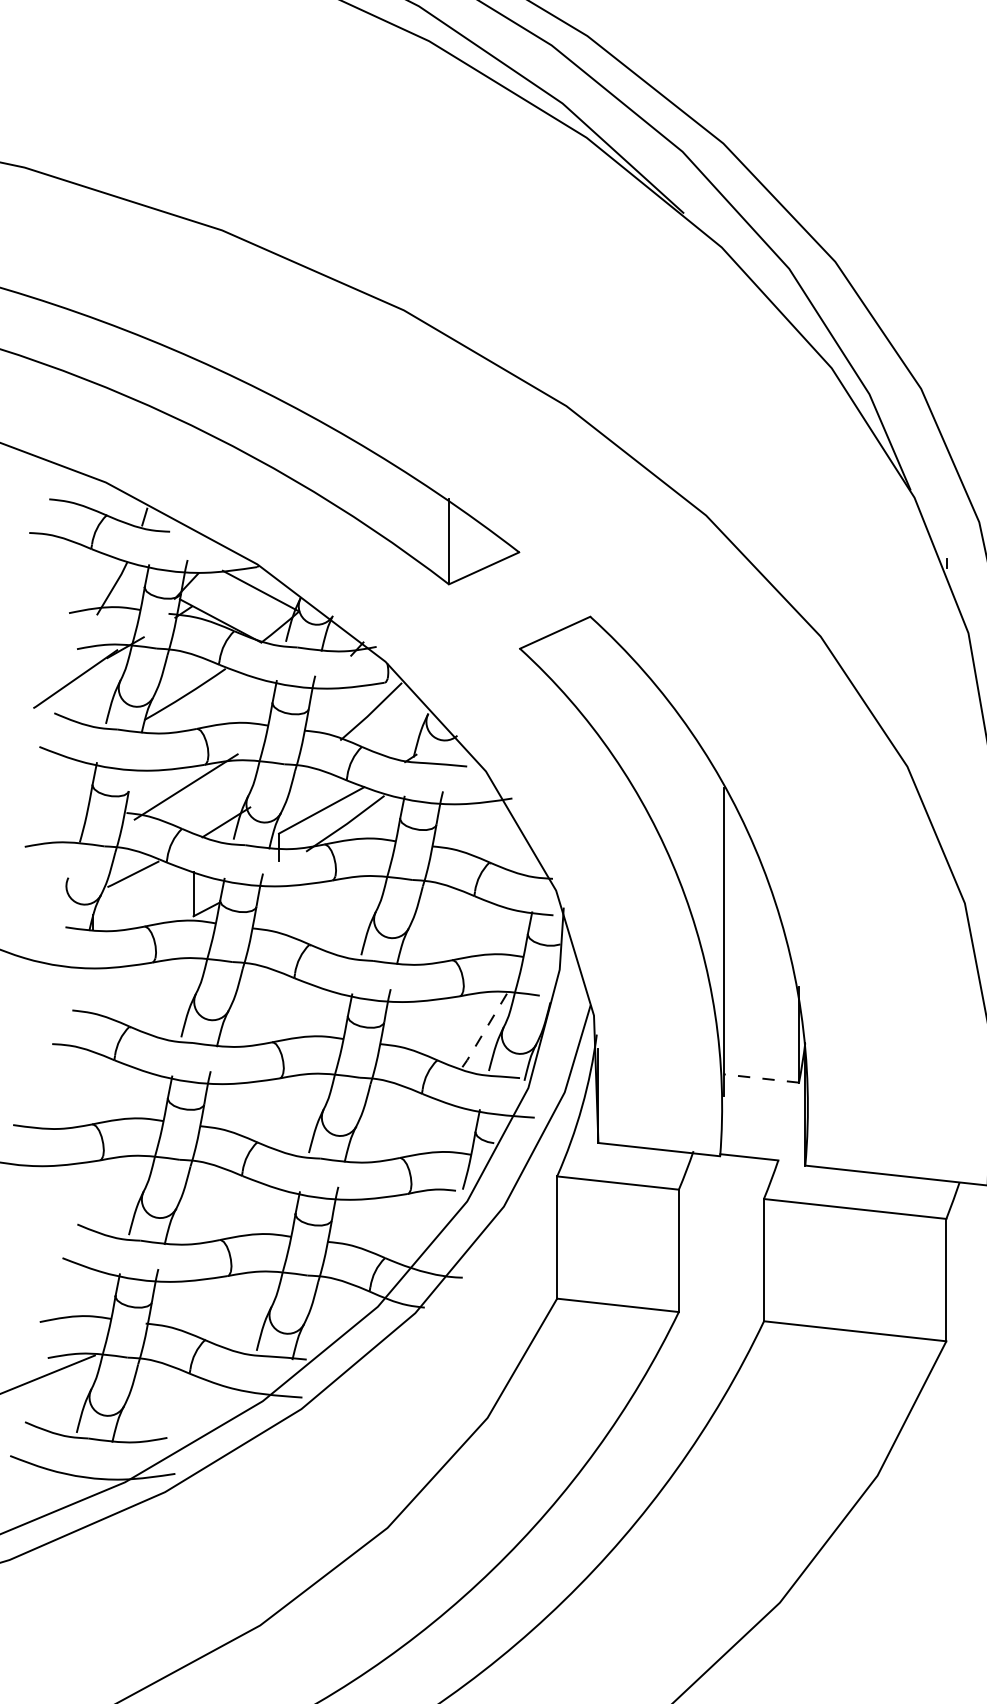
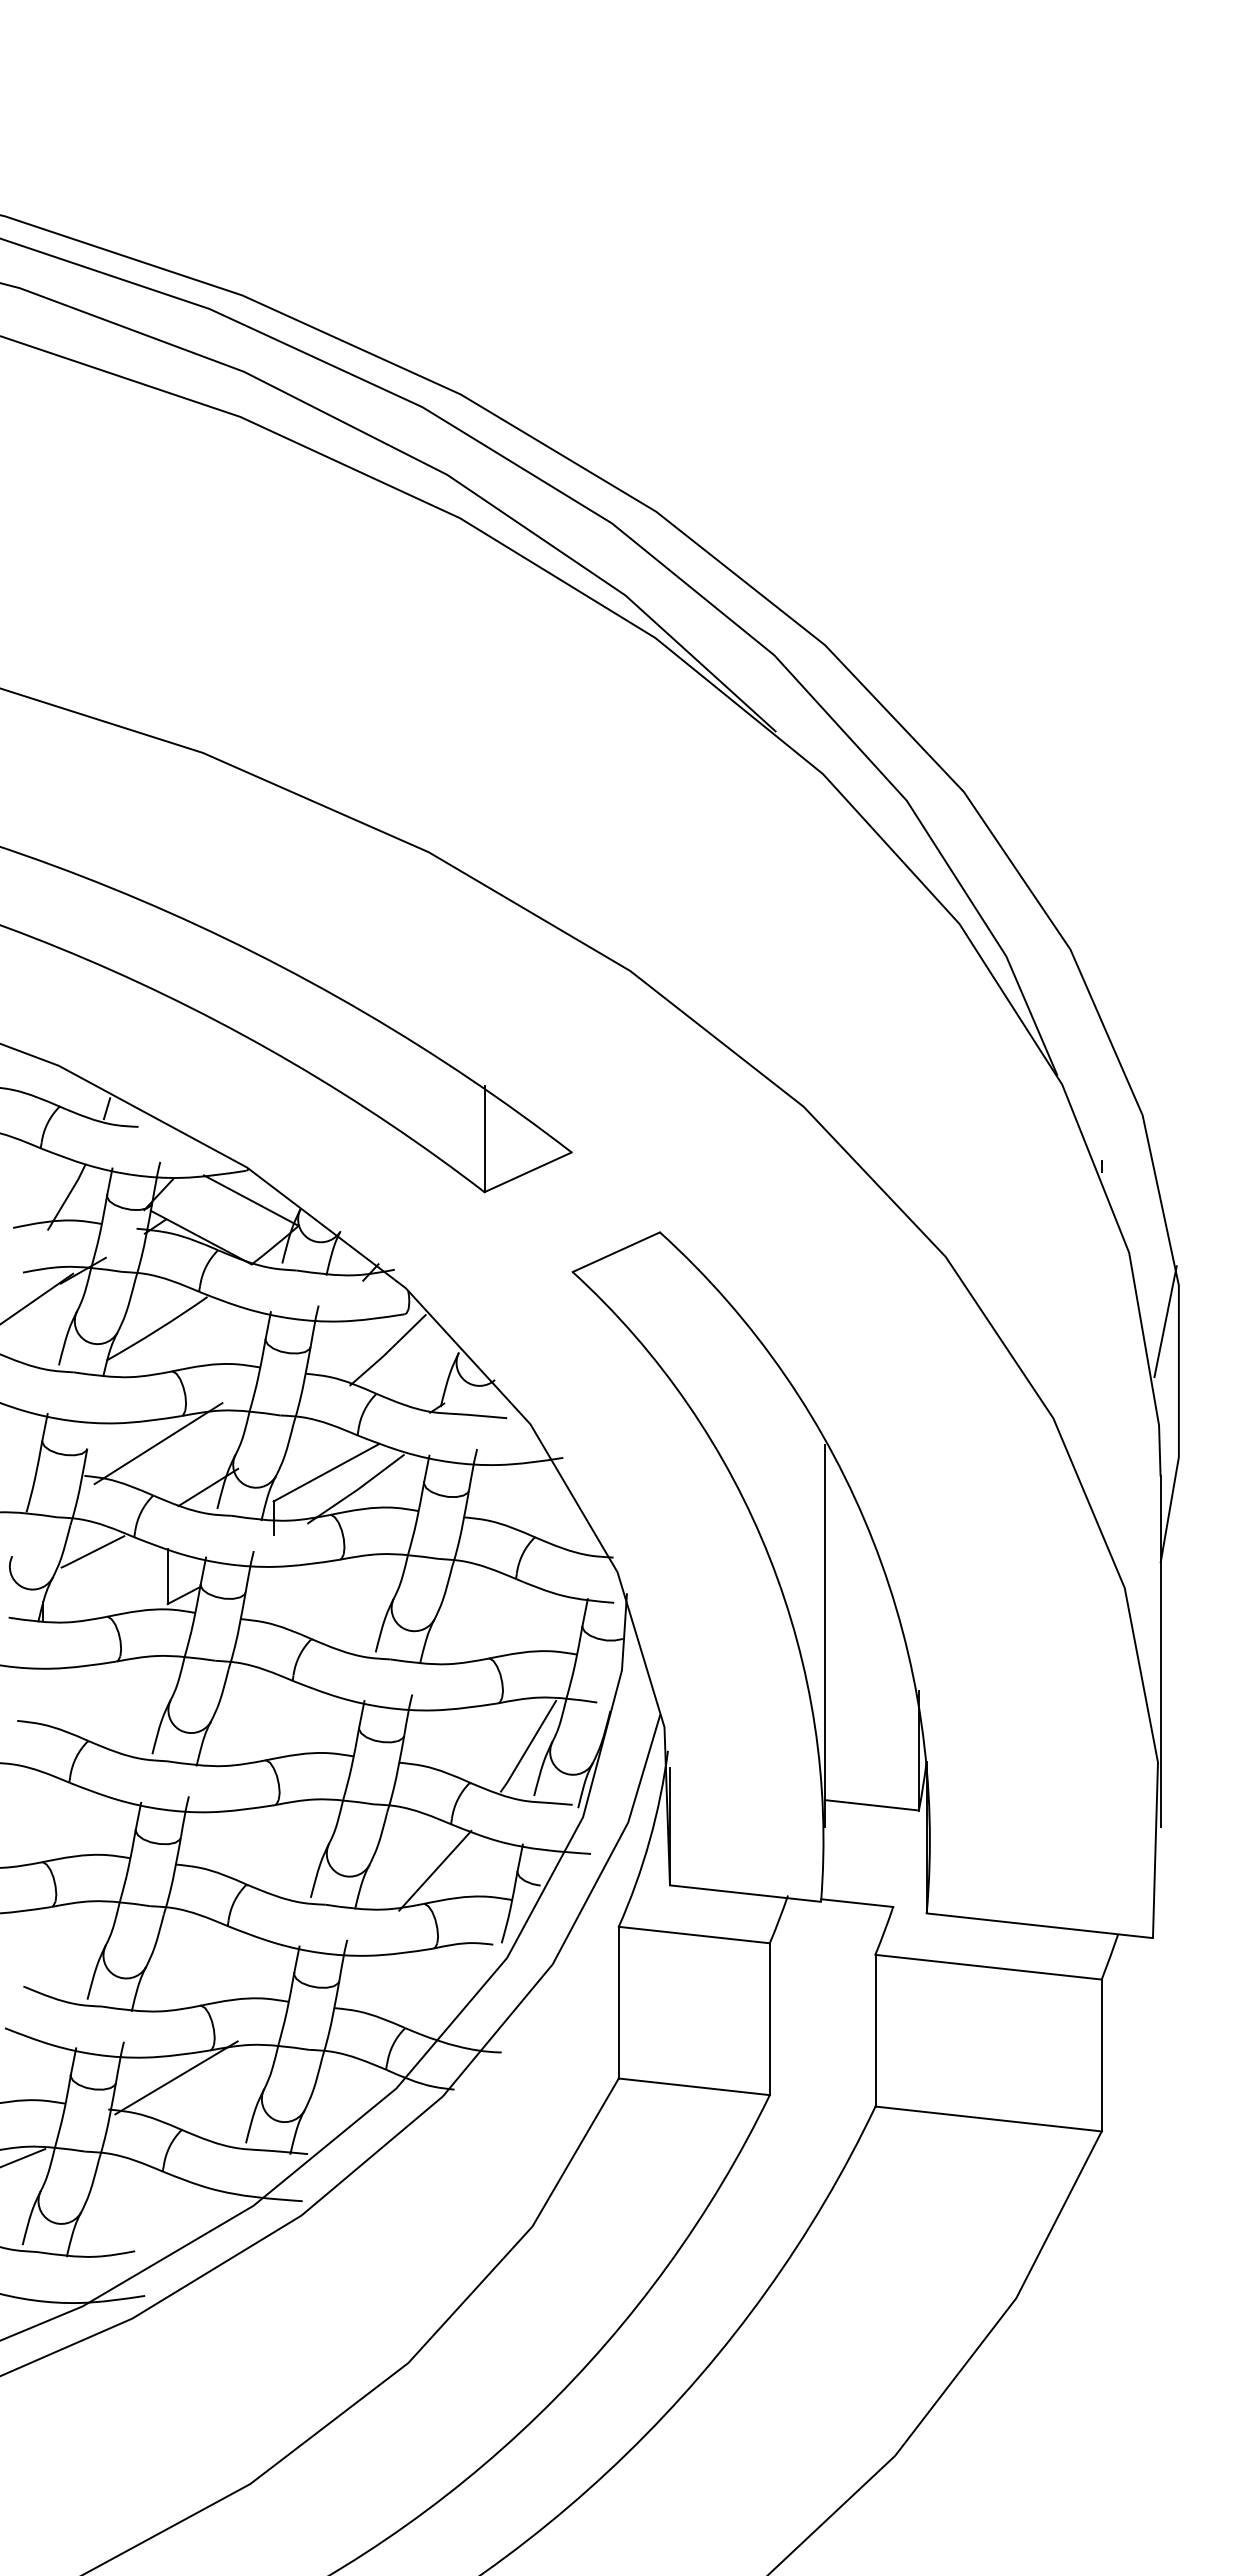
line: (484, 1031) -> (528, 1746), dashed -> solid
line: (760, 1078) -> (871, 1805), dashed -> solid
line: (409, 1131) -> (435, 1870), added
line: (200, 1297) -> (176, 2077), added

